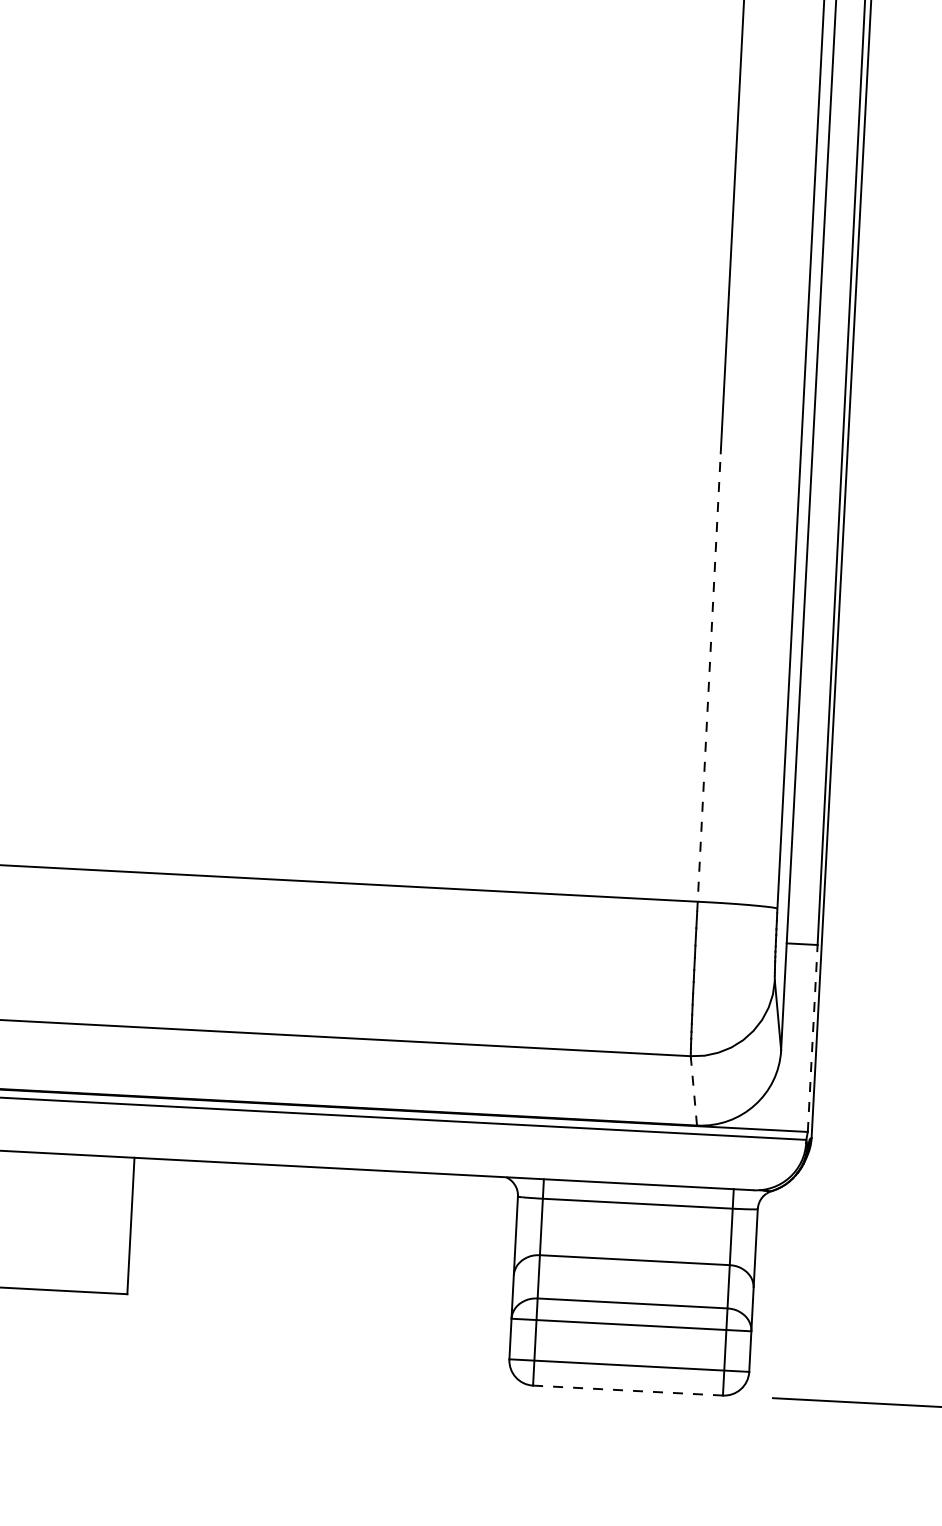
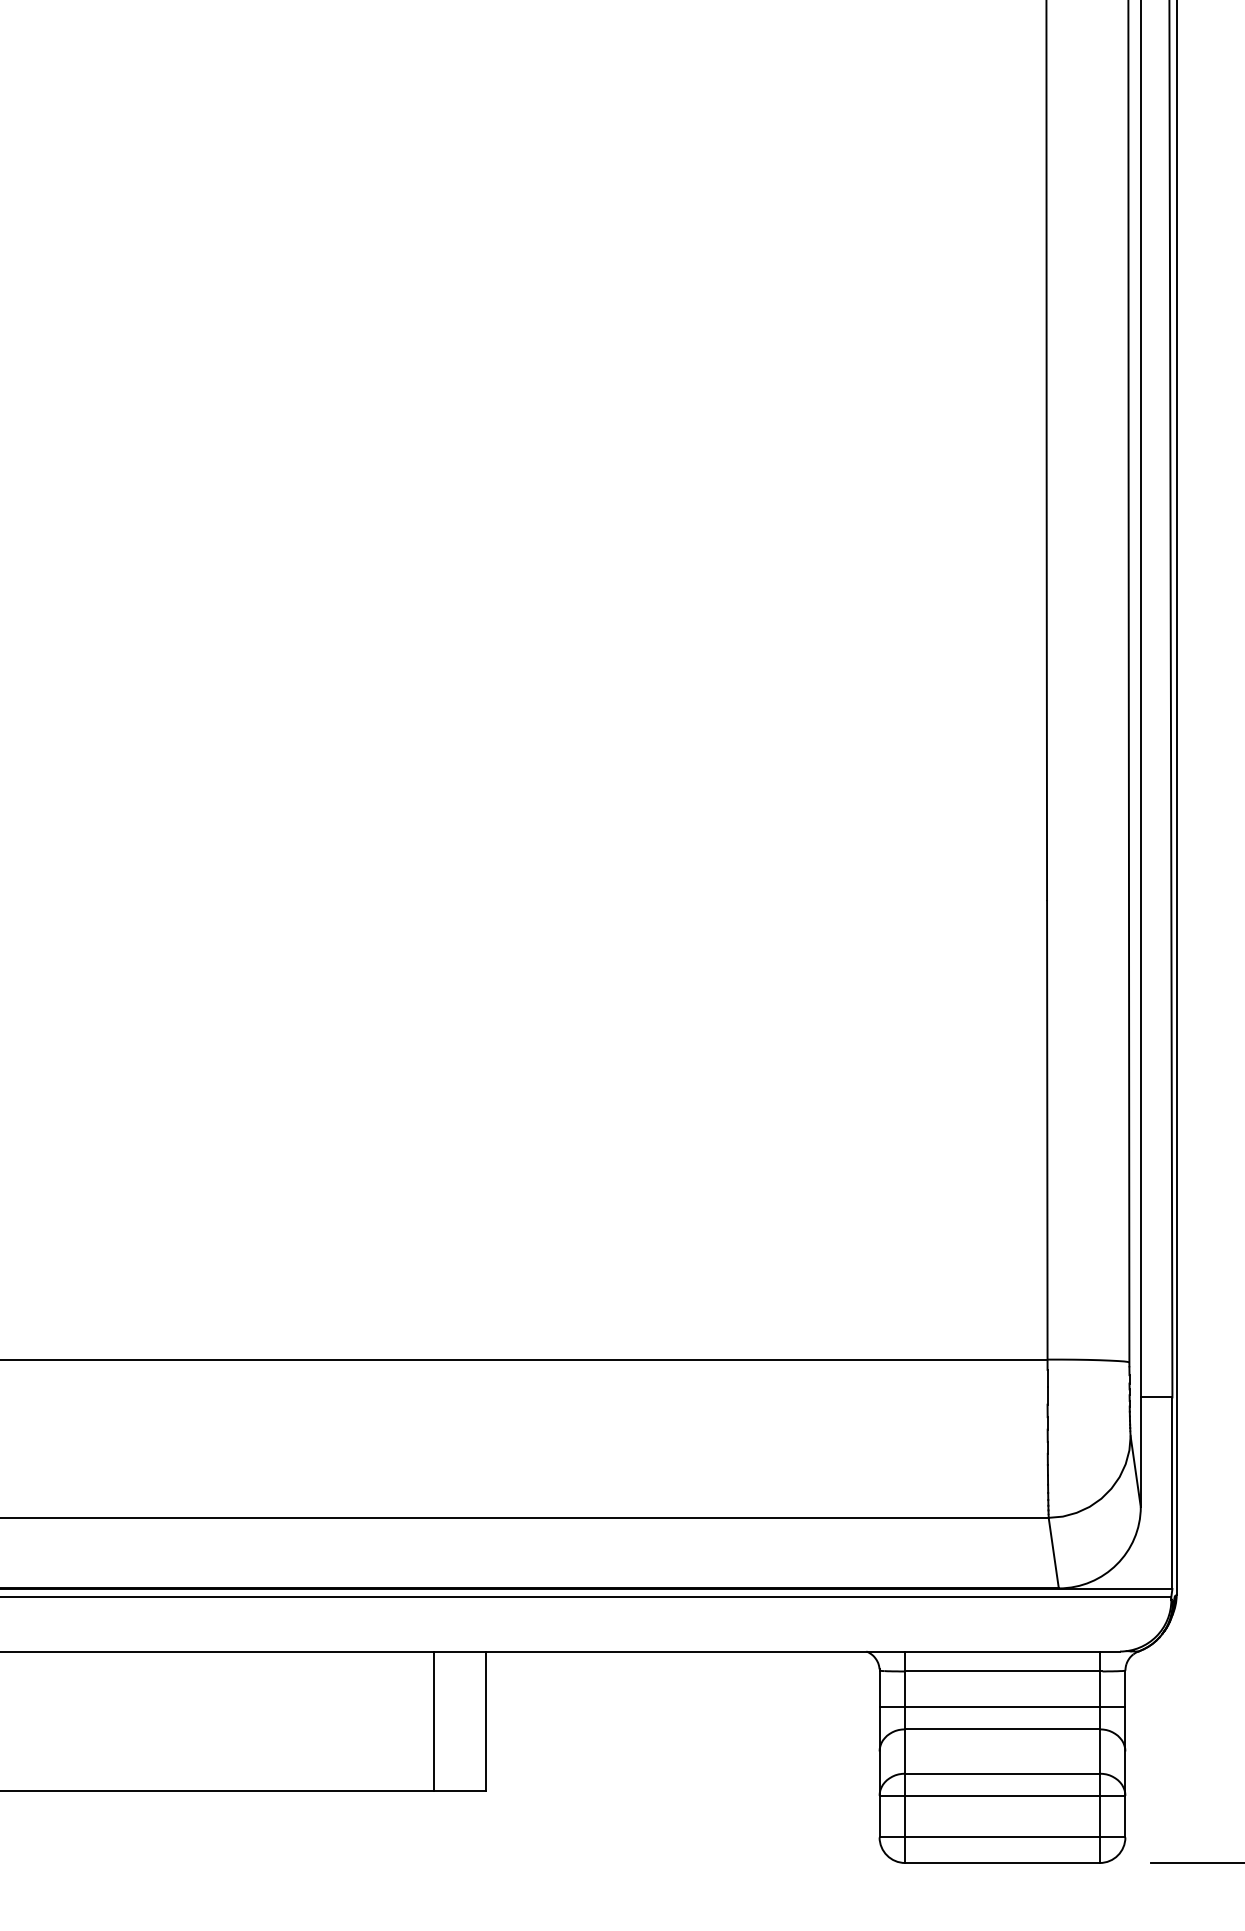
line: (709, 682) -> (1047, 1134), dashed -> solid
line: (812, 1038) -> (1172, 1493), dashed -> solid
line: (693, 1091) -> (1053, 1553), dashed -> solid
line: (81, 1223) -> (434, 1721), added
line: (635, 1238) -> (1002, 1707), added
line: (627, 1391) -> (1002, 1863), dashed -> solid

